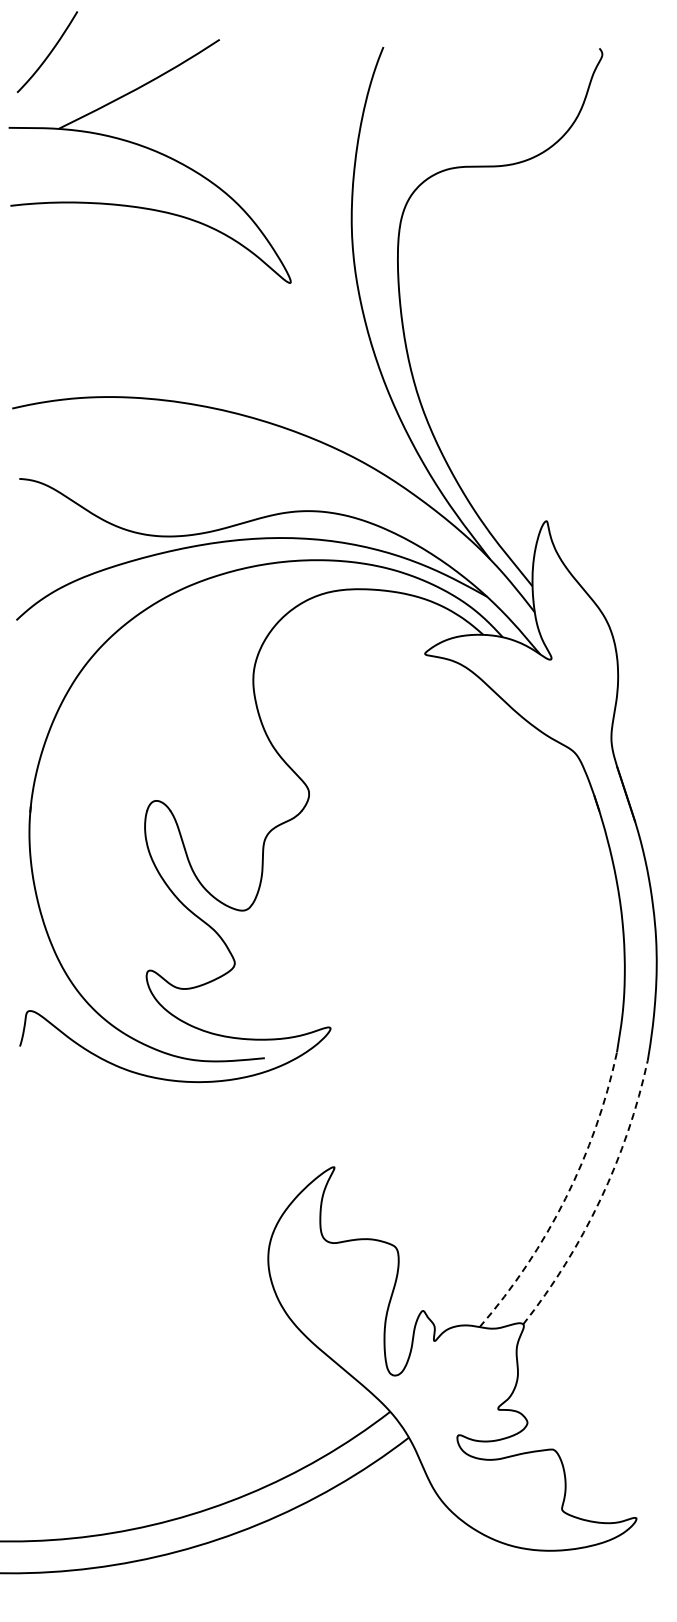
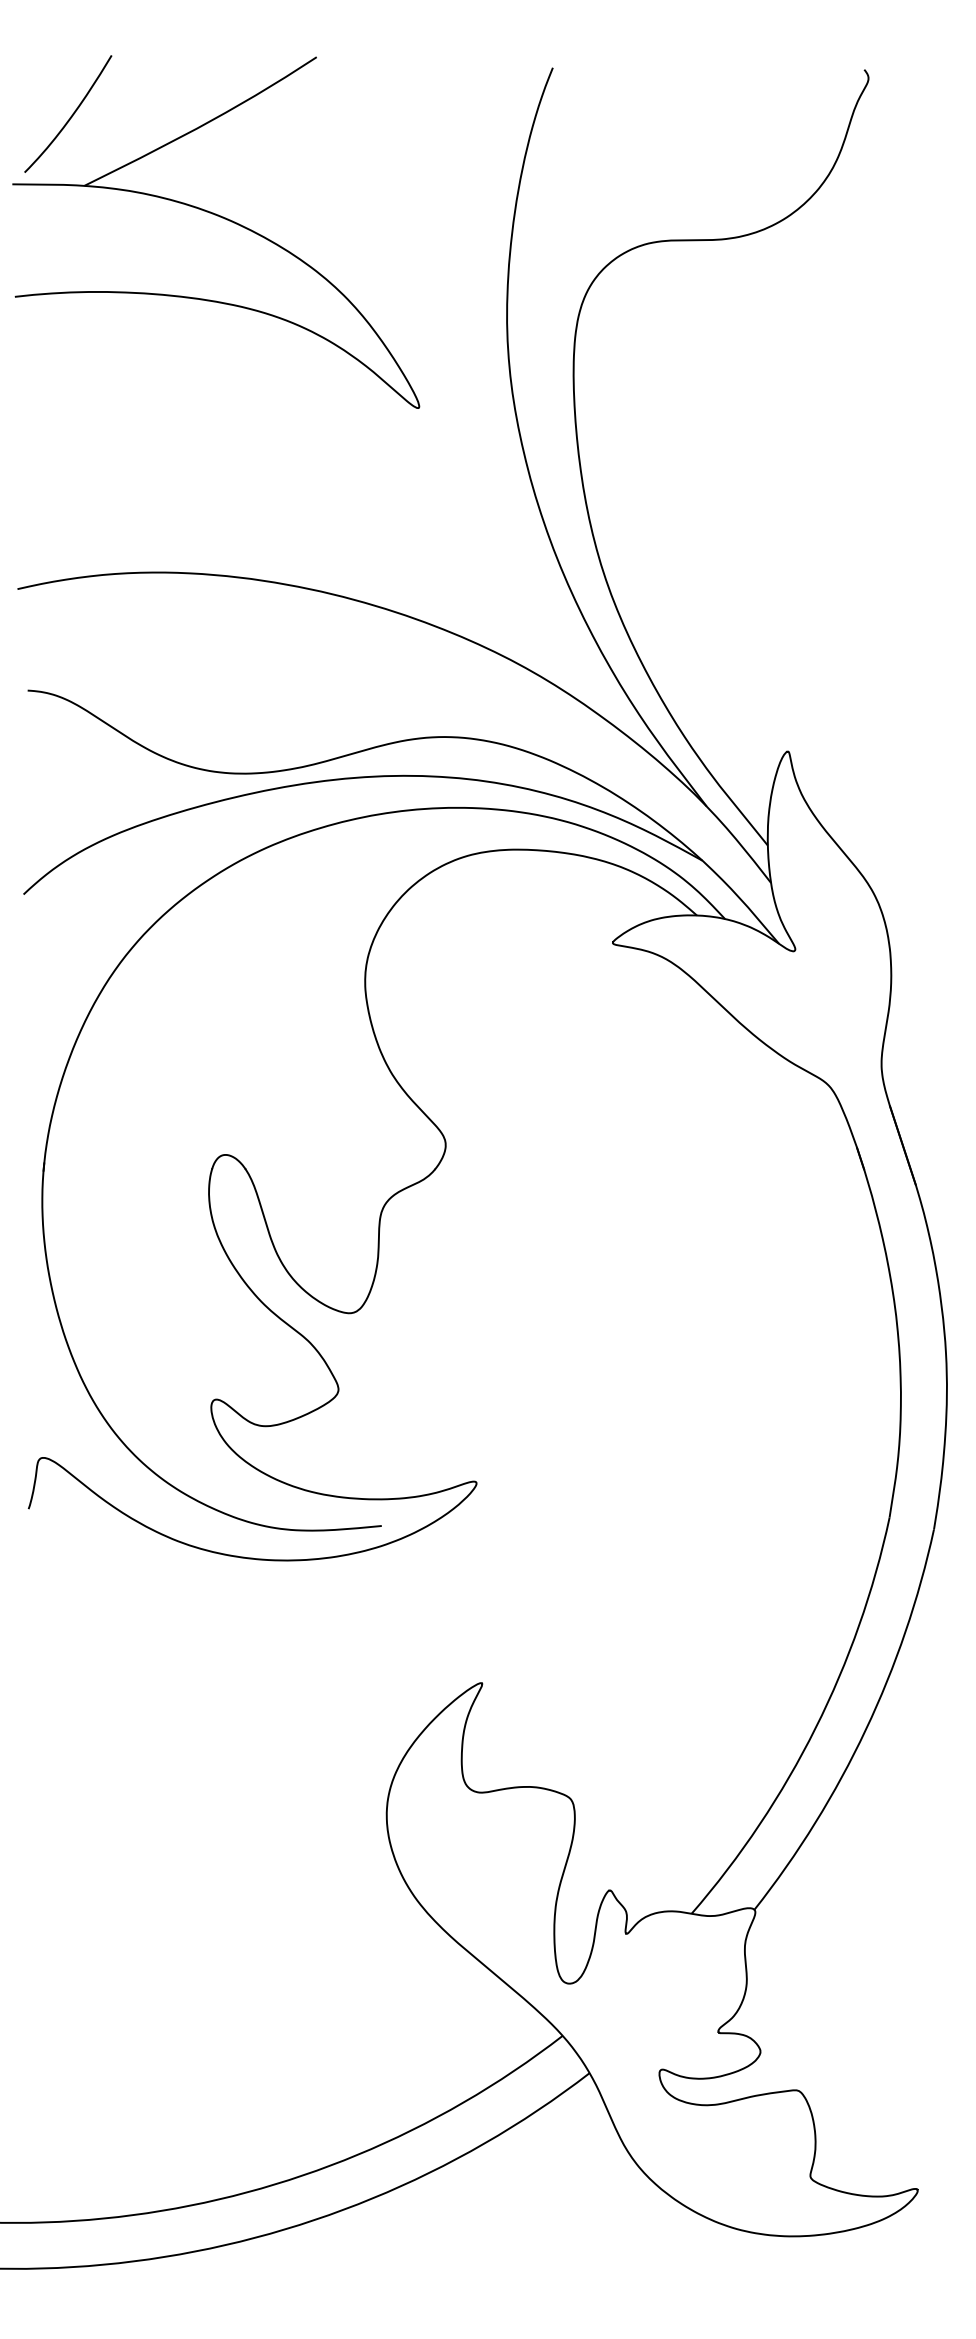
curve: (49, 52) -> (71, 114), moved
arc: (565, 1198) -> (815, 1728), dashed -> solid
arc: (600, 1199) -> (865, 1729), dashed -> solid

